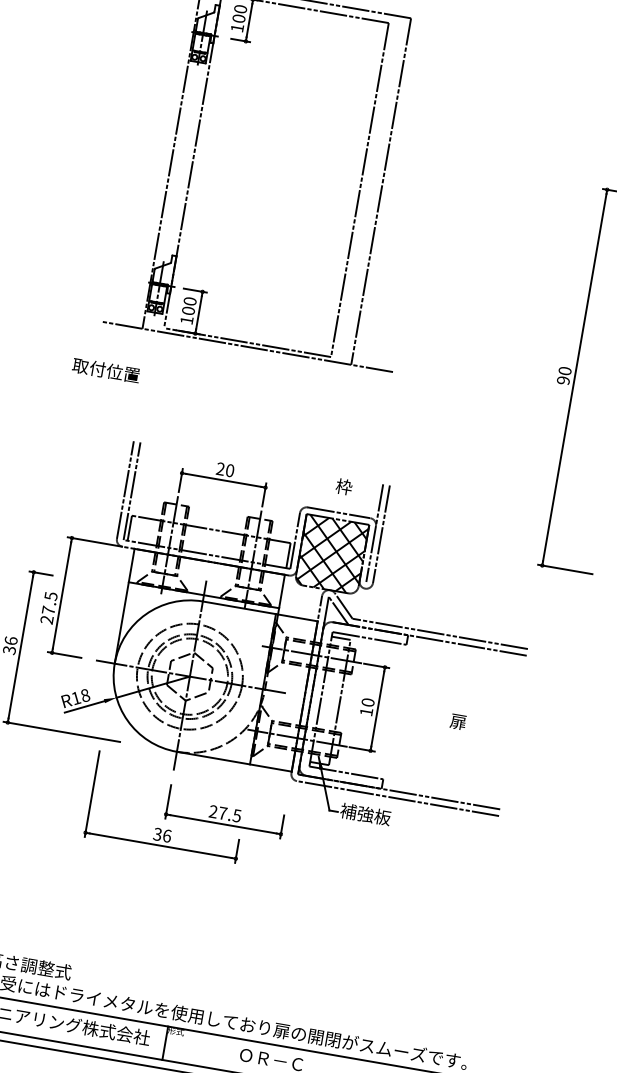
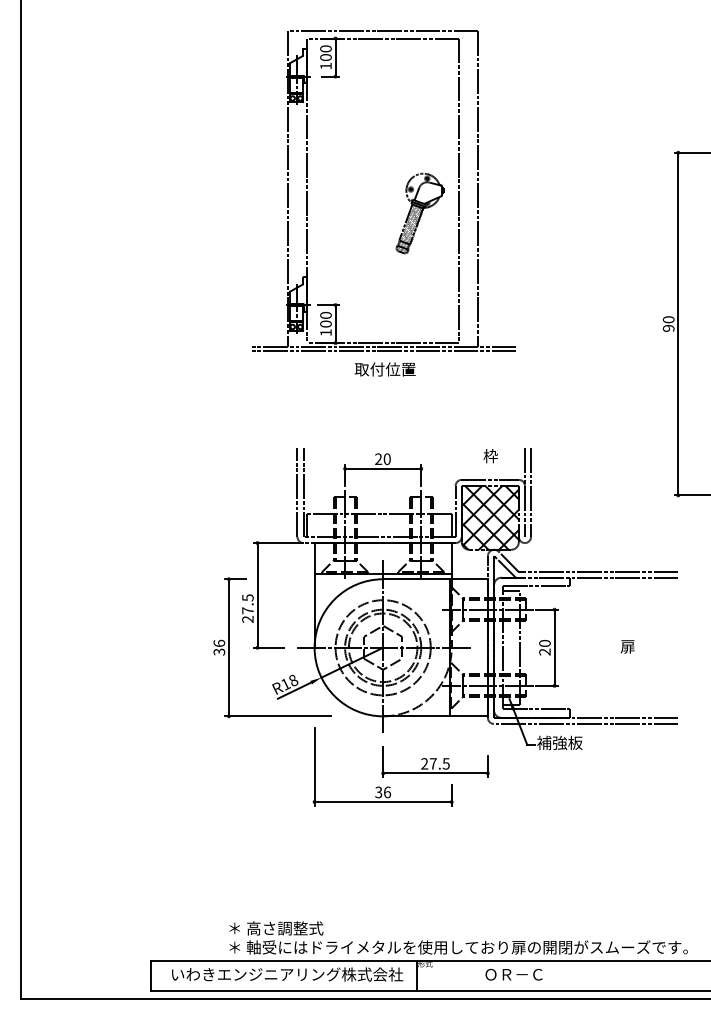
part: (311, 207) -> (419, 213), added
line: (245, 350) -> (382, 350), added
text: (105, 370) -> (384, 369), moved
text: (366, 711) -> (544, 651), 10 -> 20

